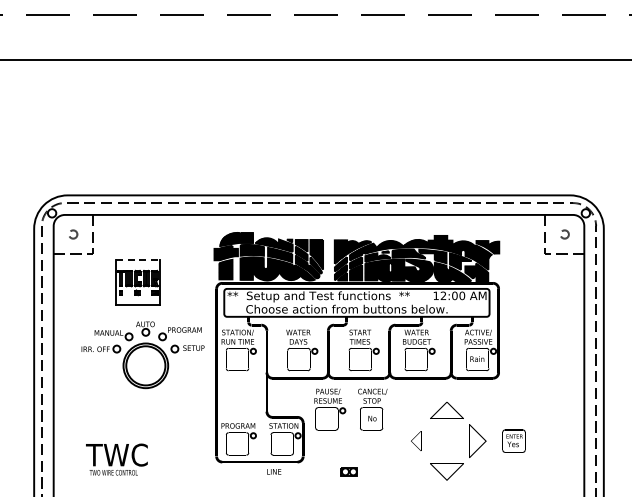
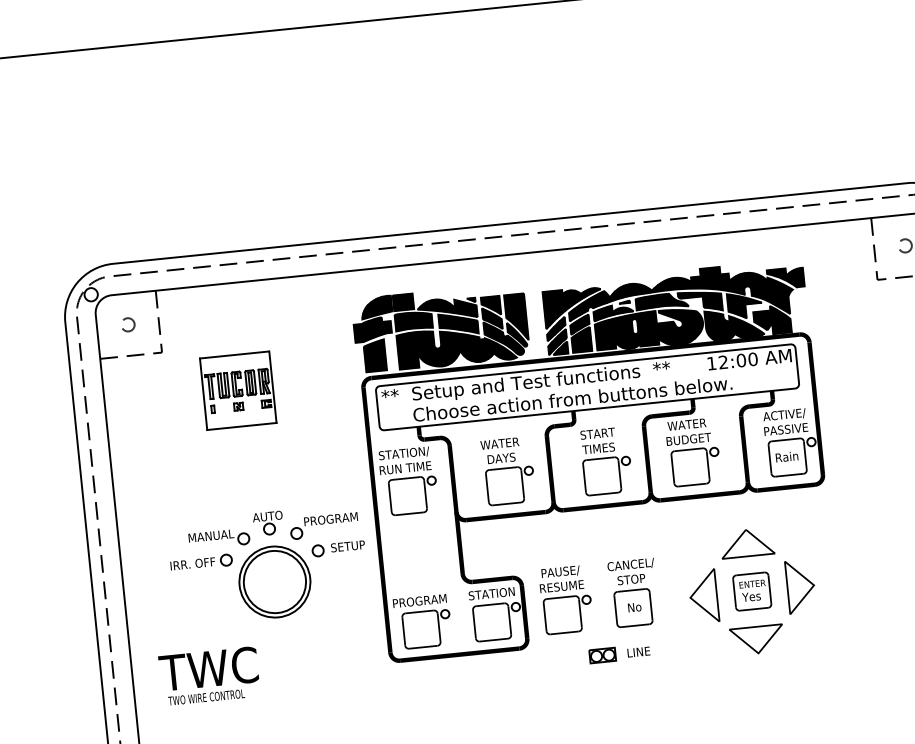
line: (138, 260) -> (235, 355), dashed -> solid
part: (142, 355) -> (267, 566), moved
part: (330, 409) -> (566, 599), moved
text: (372, 409) -> (633, 593), moved
part: (415, 440) -> (702, 595), size x1.67
text: (513, 440) -> (751, 590), moved
text: (116, 459) -> (208, 676), moved
text: (274, 471) -> (639, 651), moved

